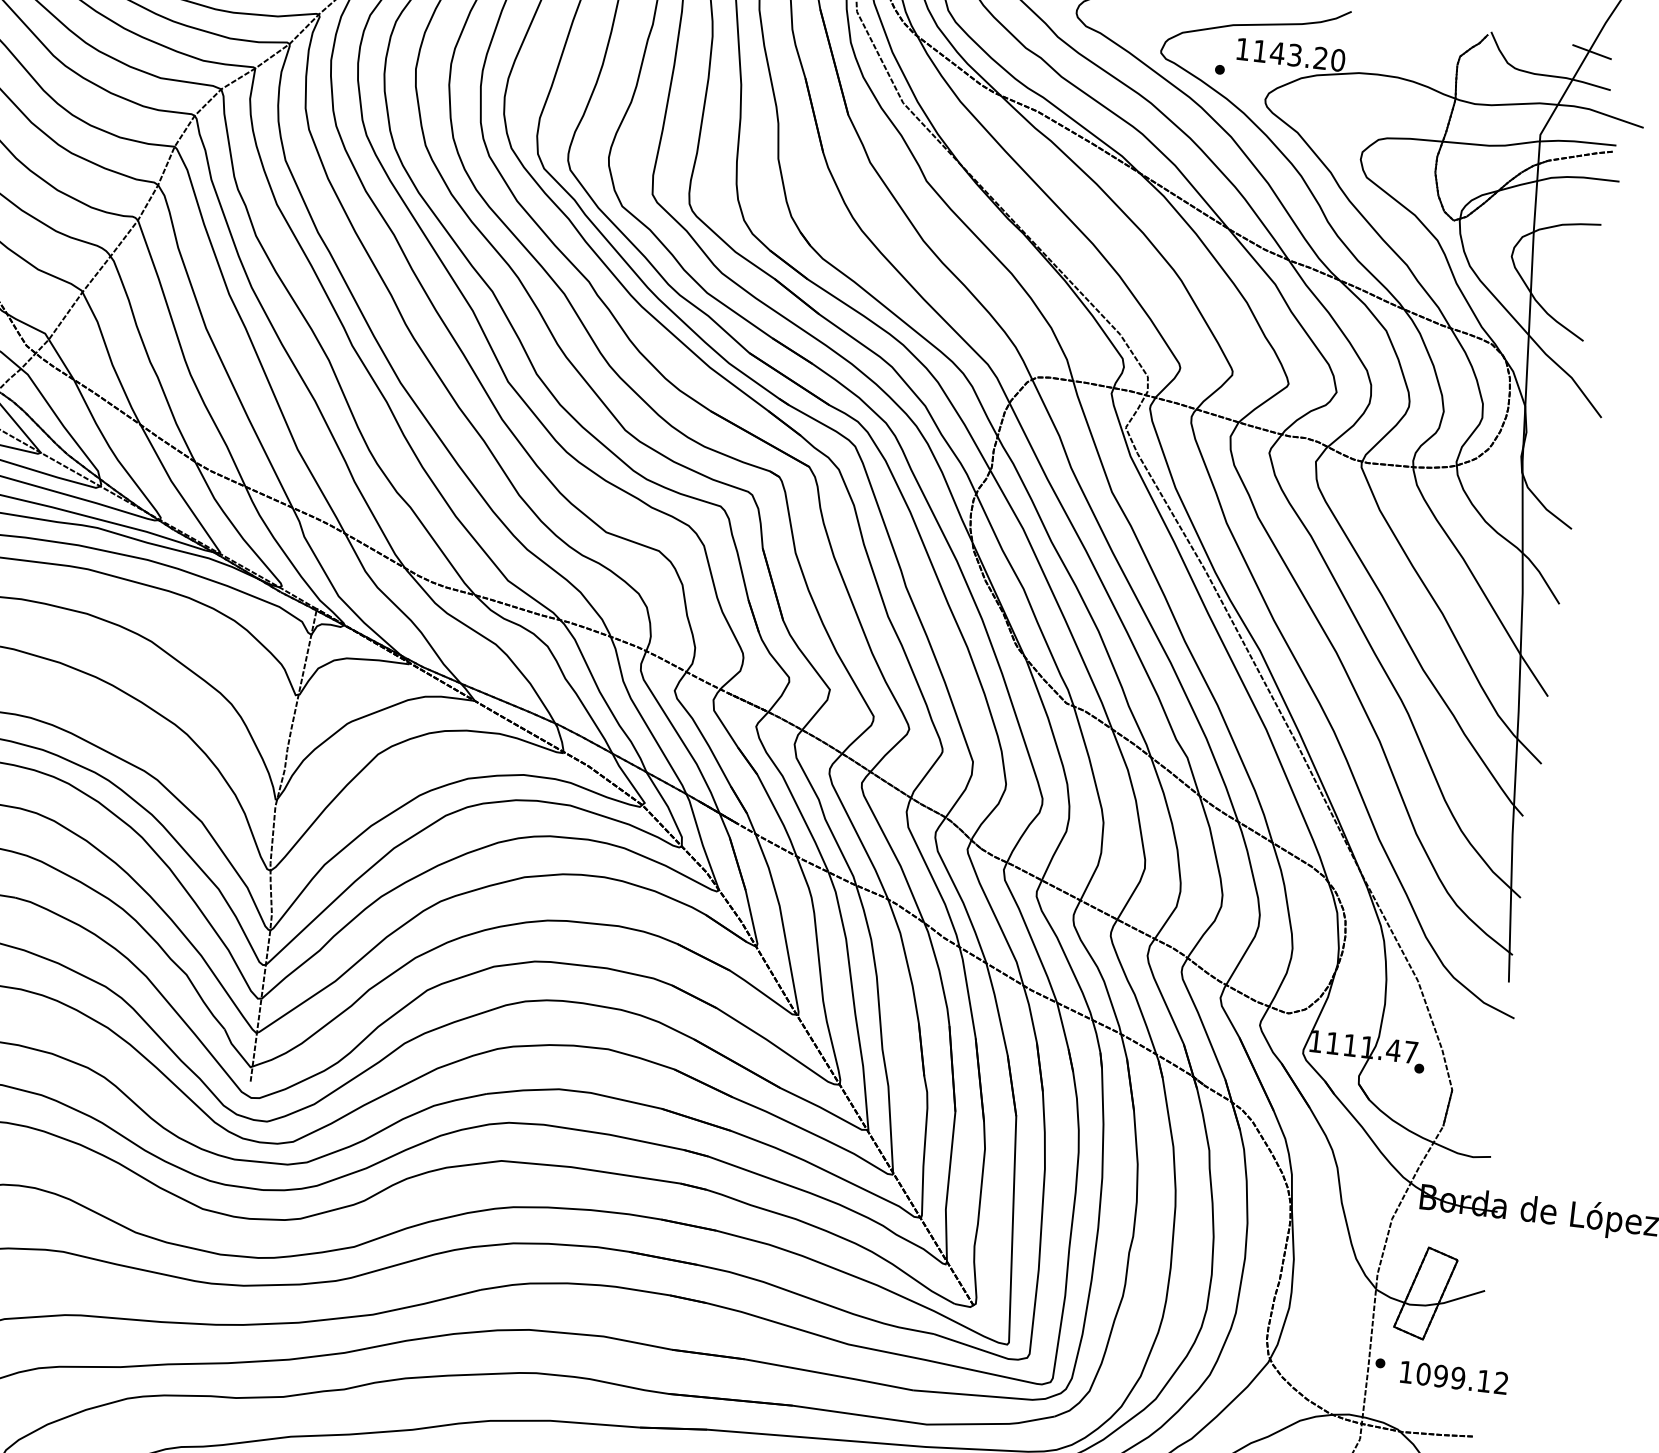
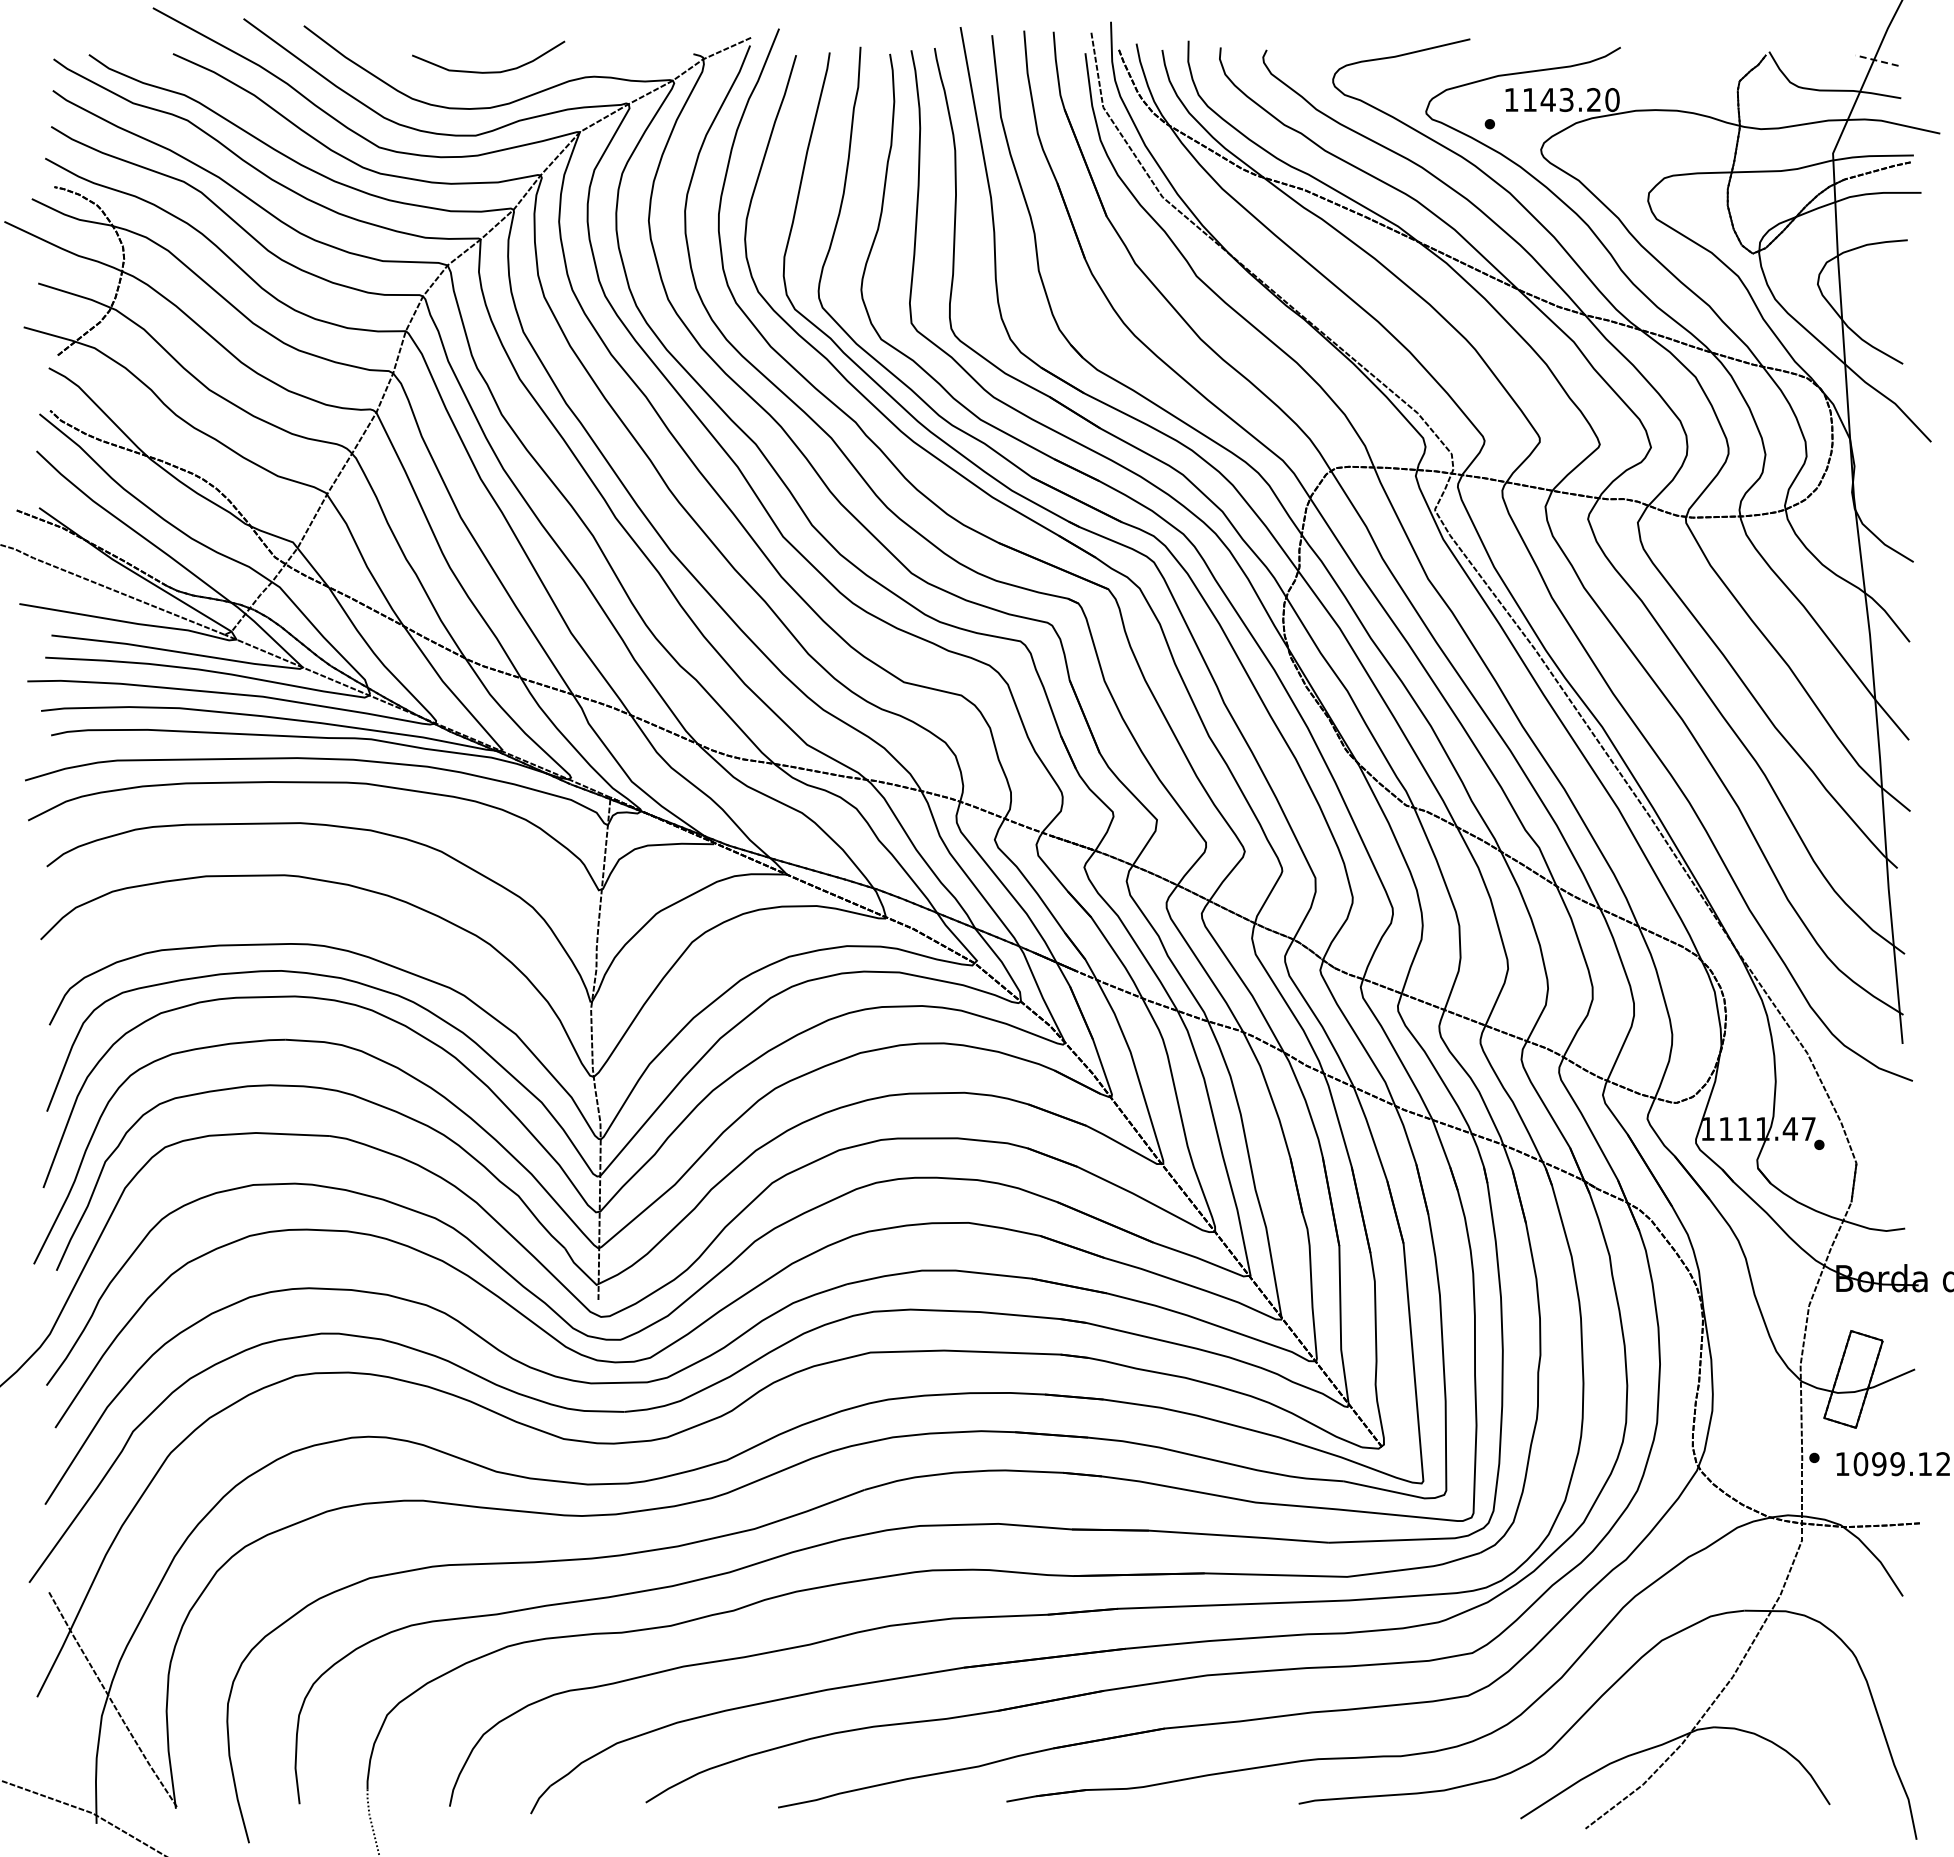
line: (1591, 51) -> (1876, 60), solid -> dashed

